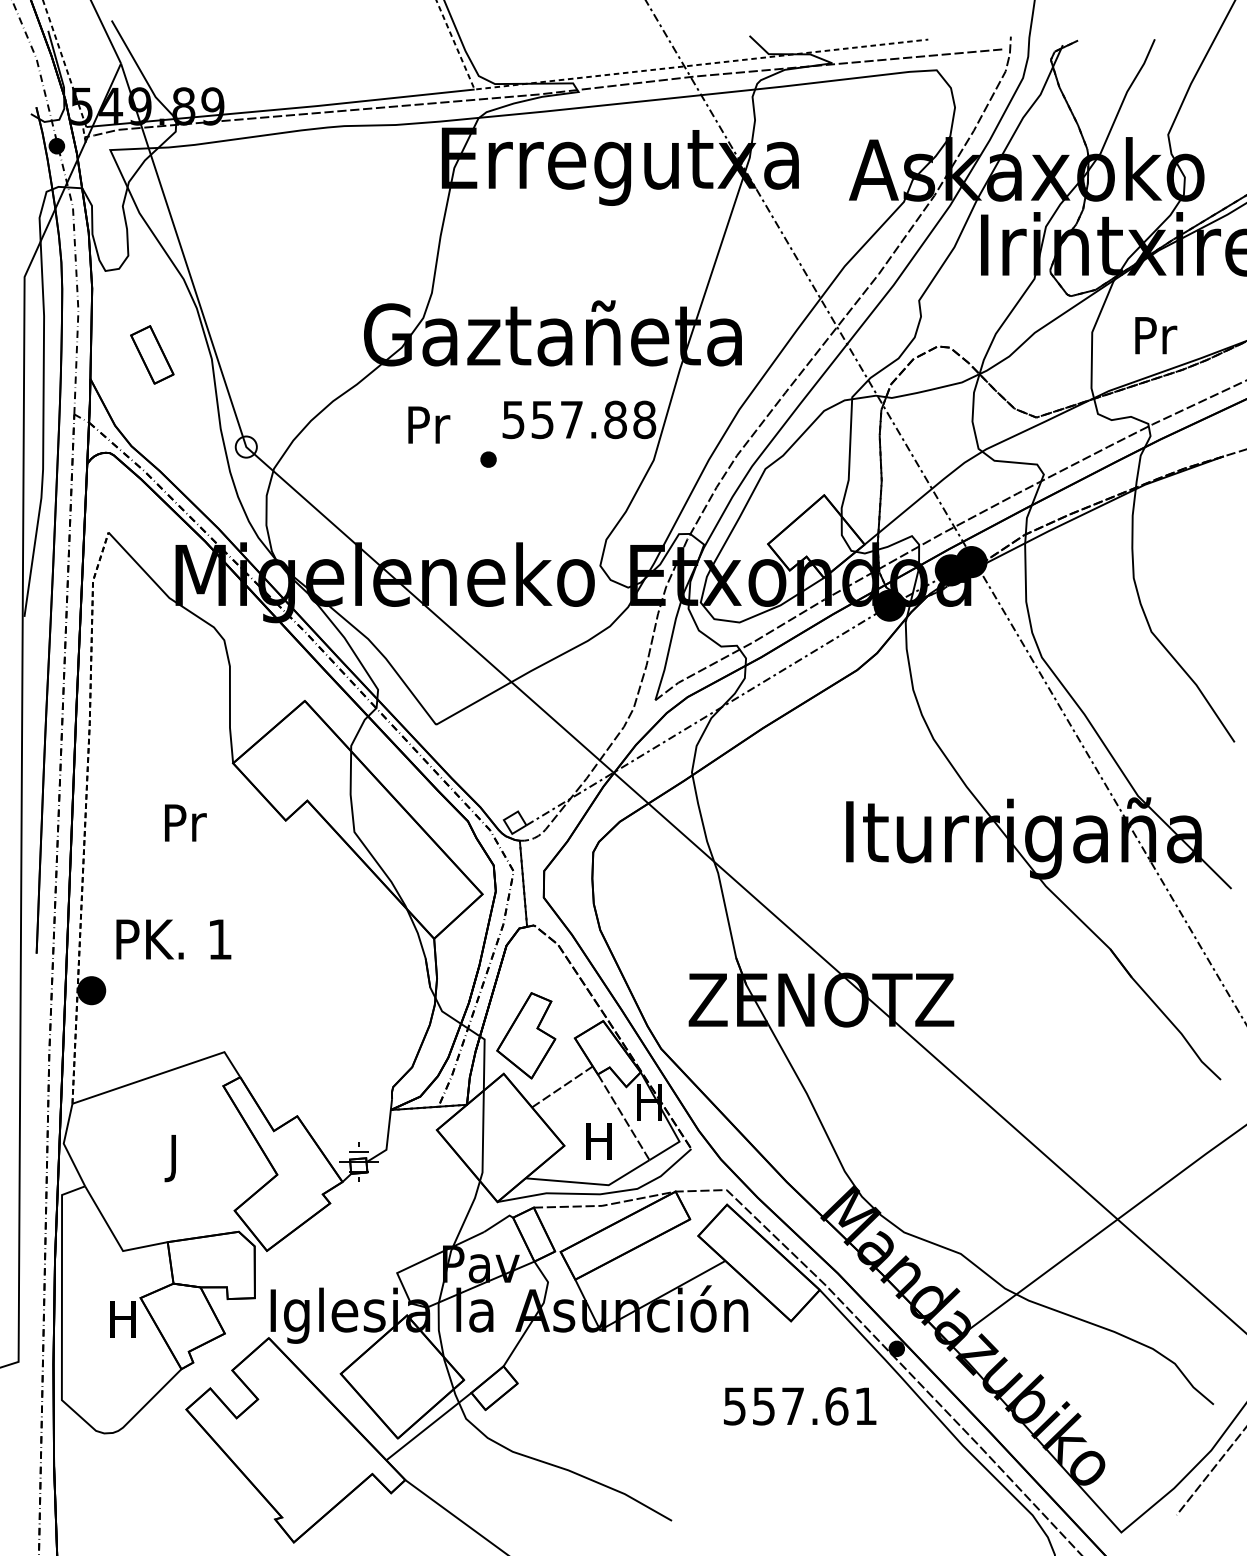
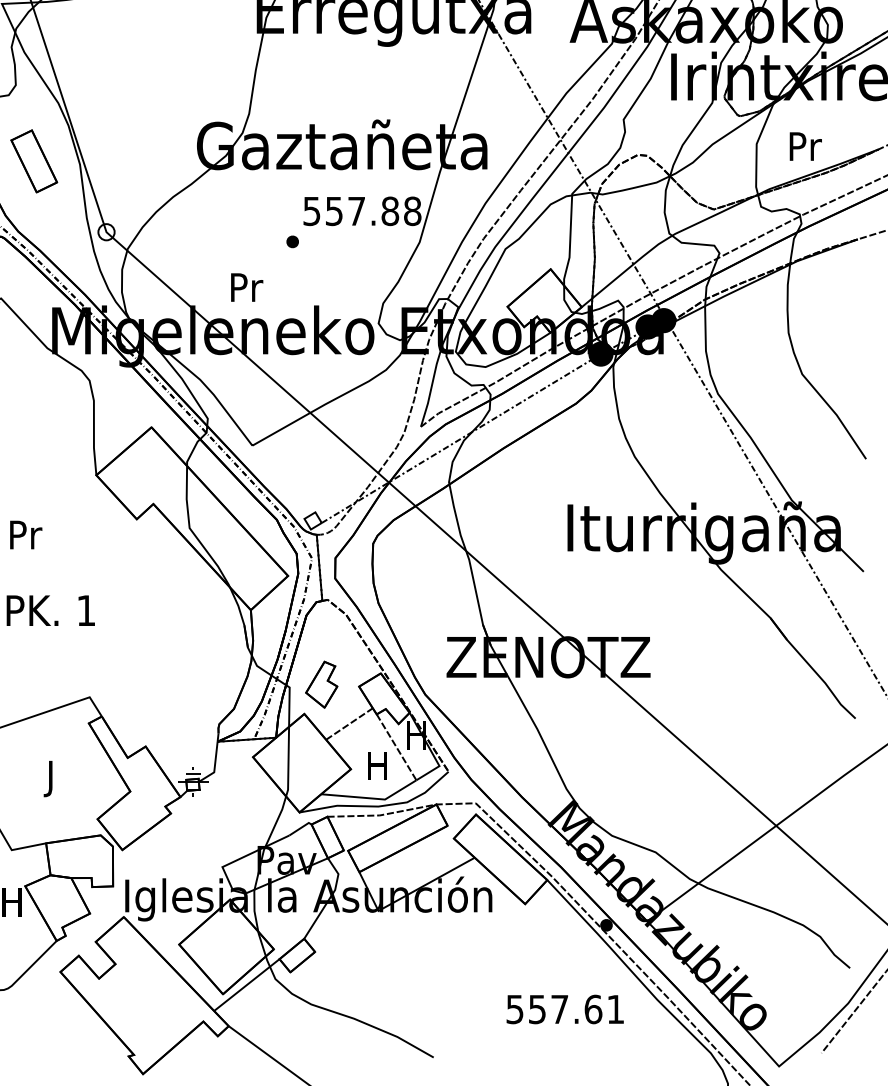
part: (152, 354) -> (34, 161), size x1.4
text: (429, 424) -> (247, 287), moved
text: (185, 822) -> (25, 534), moved
part: (526, 1035) -> (321, 684), size x0.7
text: (800, 1406) -> (565, 1009), moved

